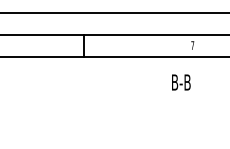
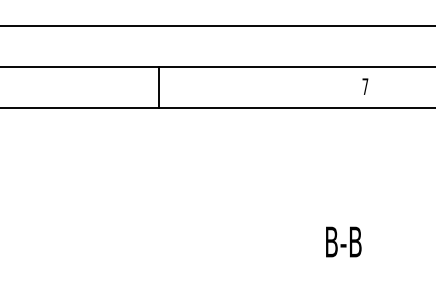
text: (181, 82) -> (344, 241), moved

